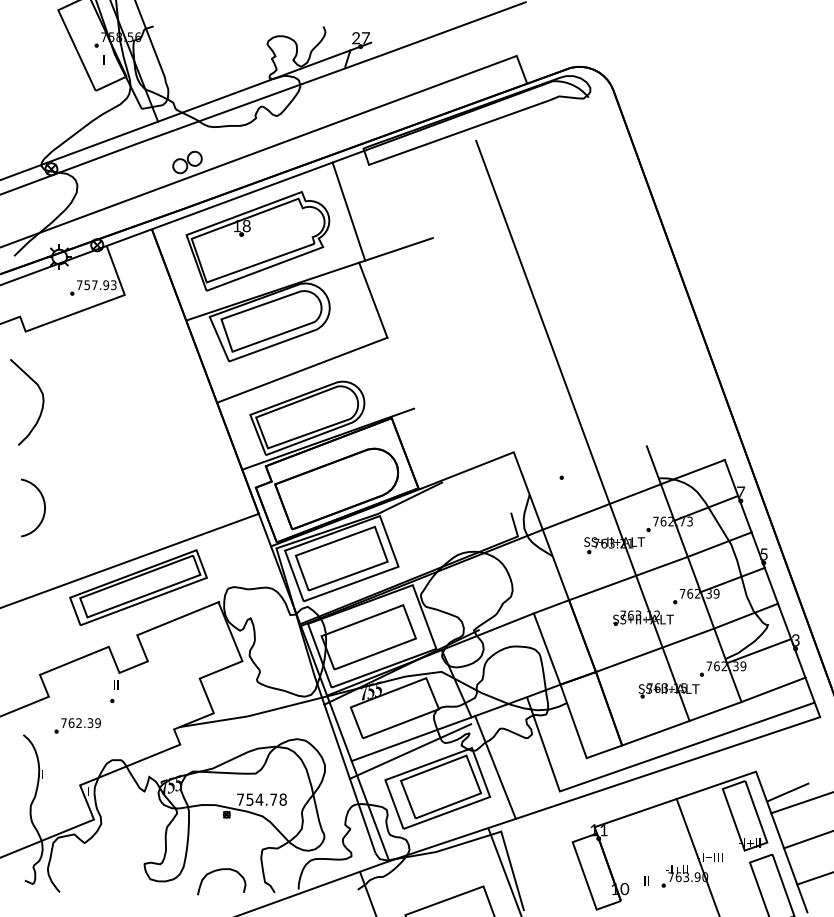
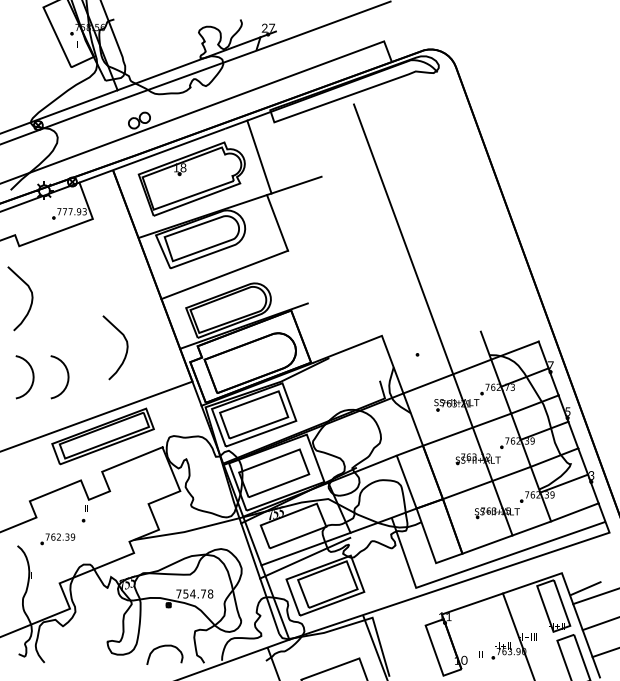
text: (86, 285) -> (64, 211), 757.93 -> 777.93
curve: (169, 473) -> (126, 351), added
curve: (90, 504) -> (67, 374), added
line: (495, 767) -> (368, 570), removed

